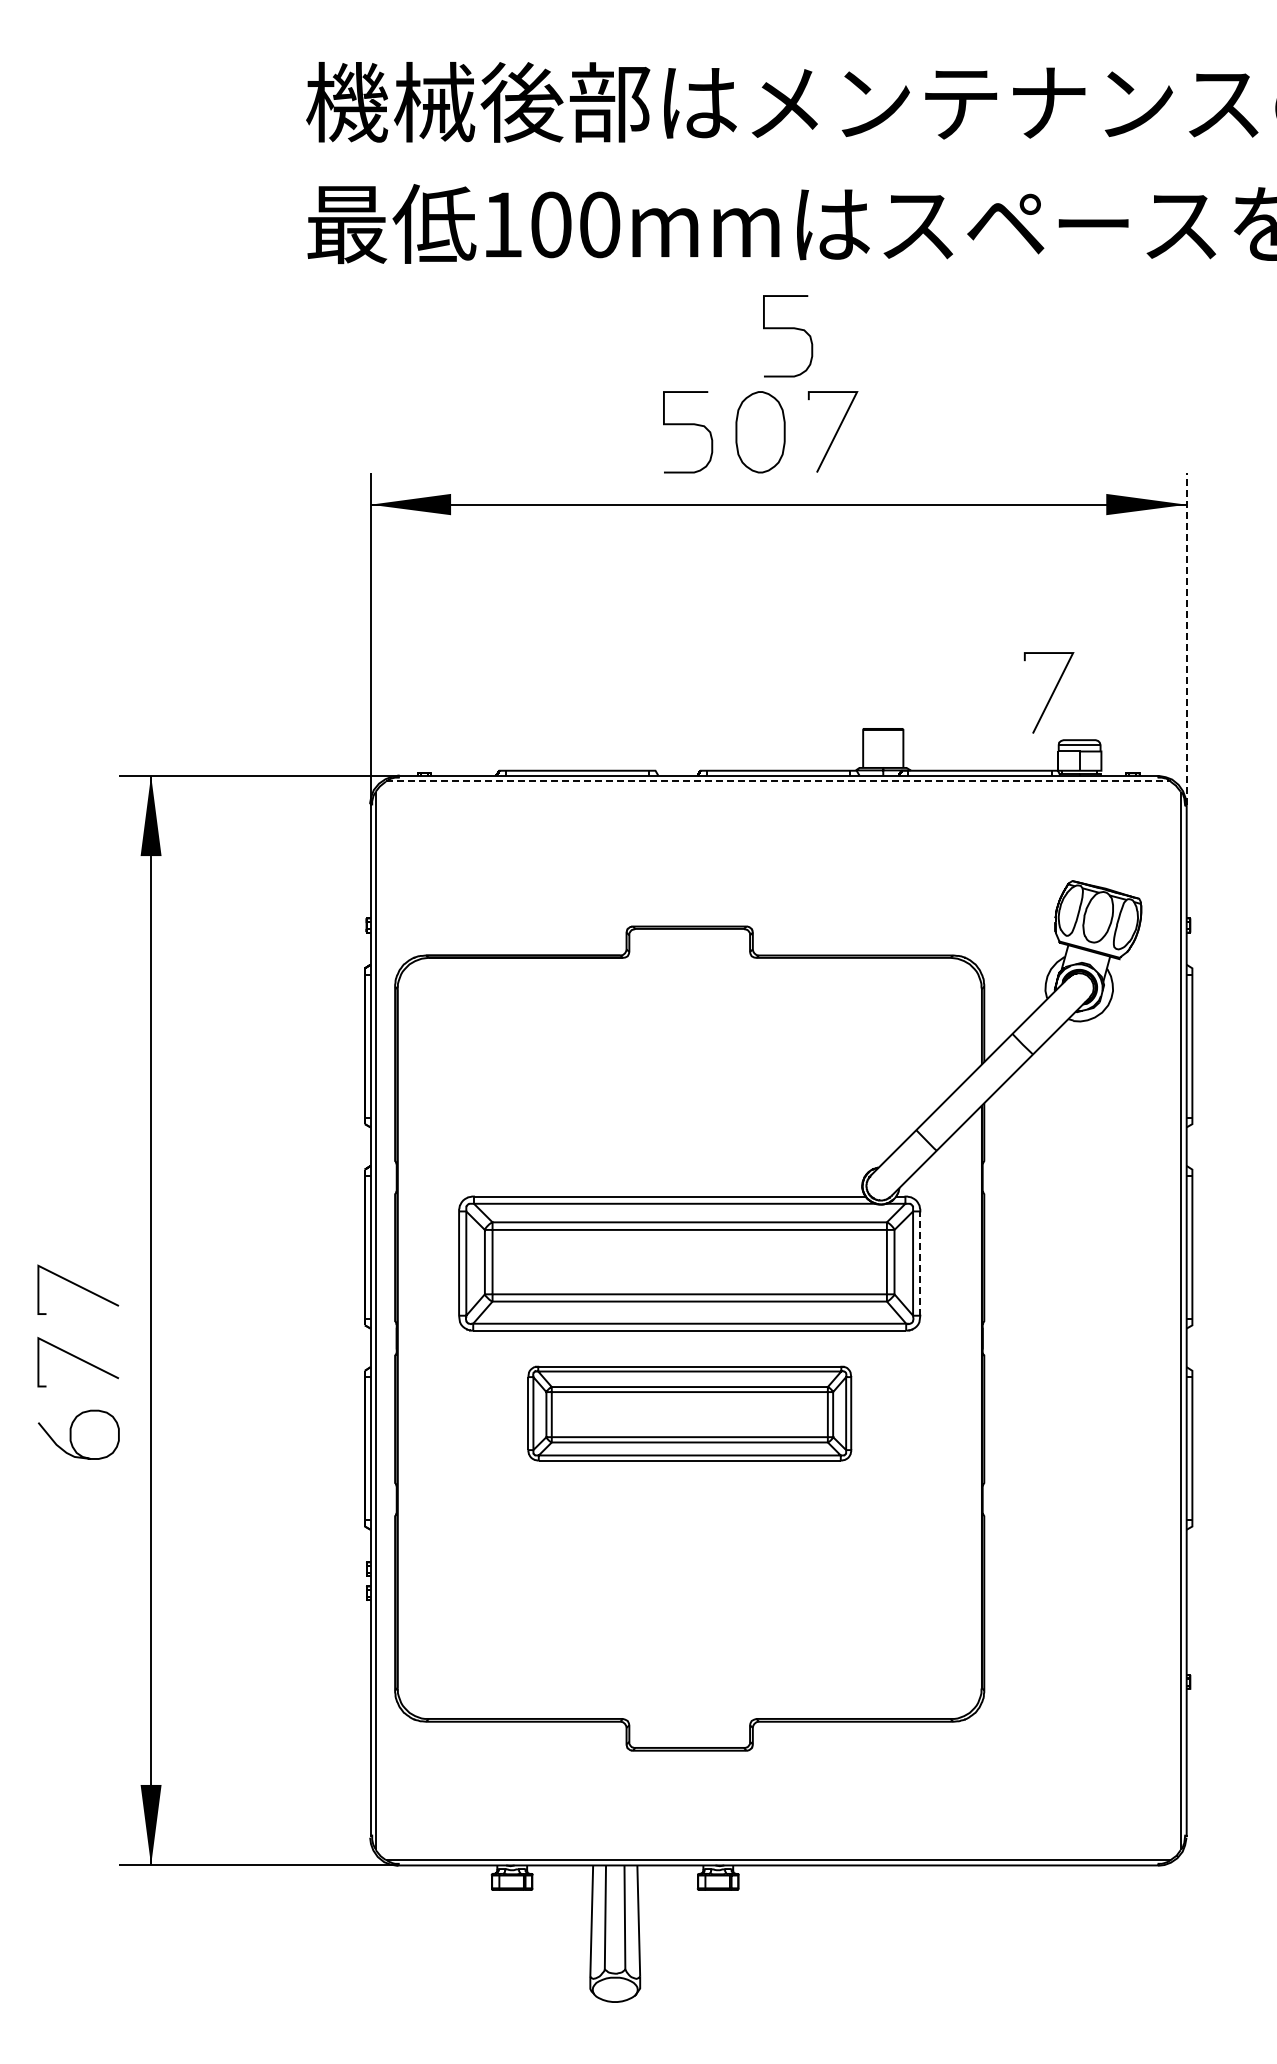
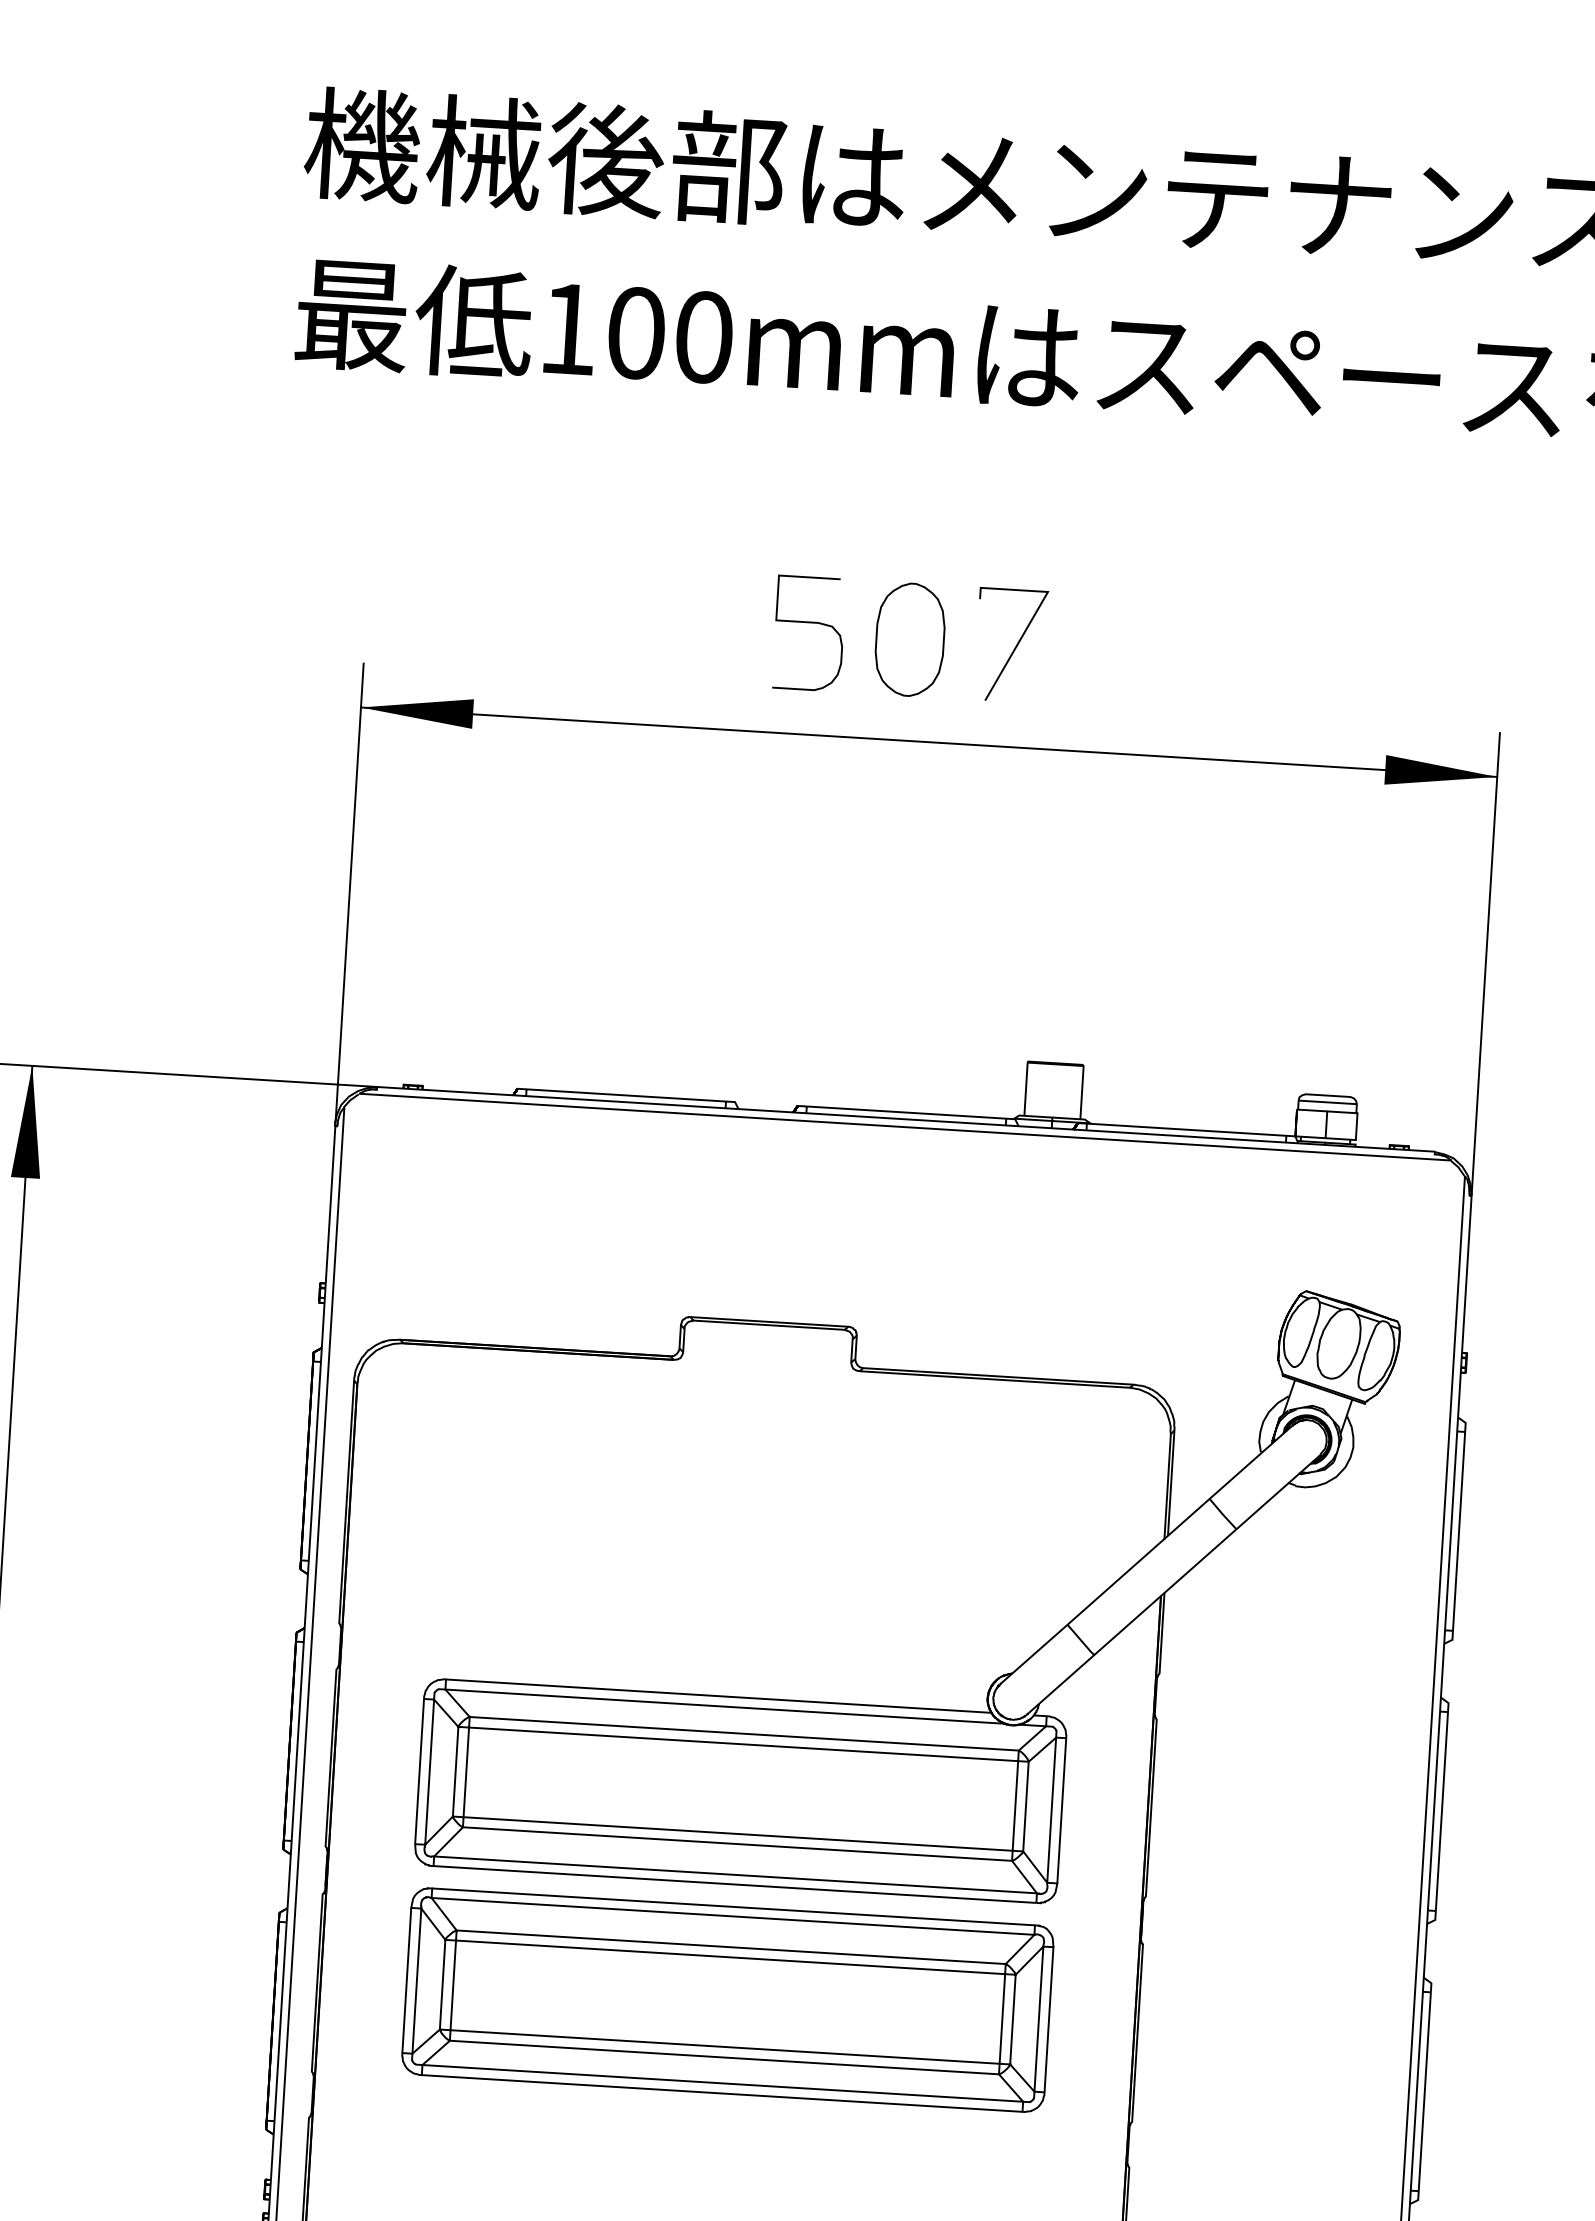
curve: (788, 329) -> (957, 499), removed
line: (1186, 638) -> (1485, 963), dashed -> solid
line: (1051, 693) -> (1292, 1028), removed
line: (779, 781) -> (906, 1127), dashed -> solid
line: (920, 1263) -> (1062, 1810), dashed -> solid
part: (689, 1413) -> (727, 1999), size x1.43

